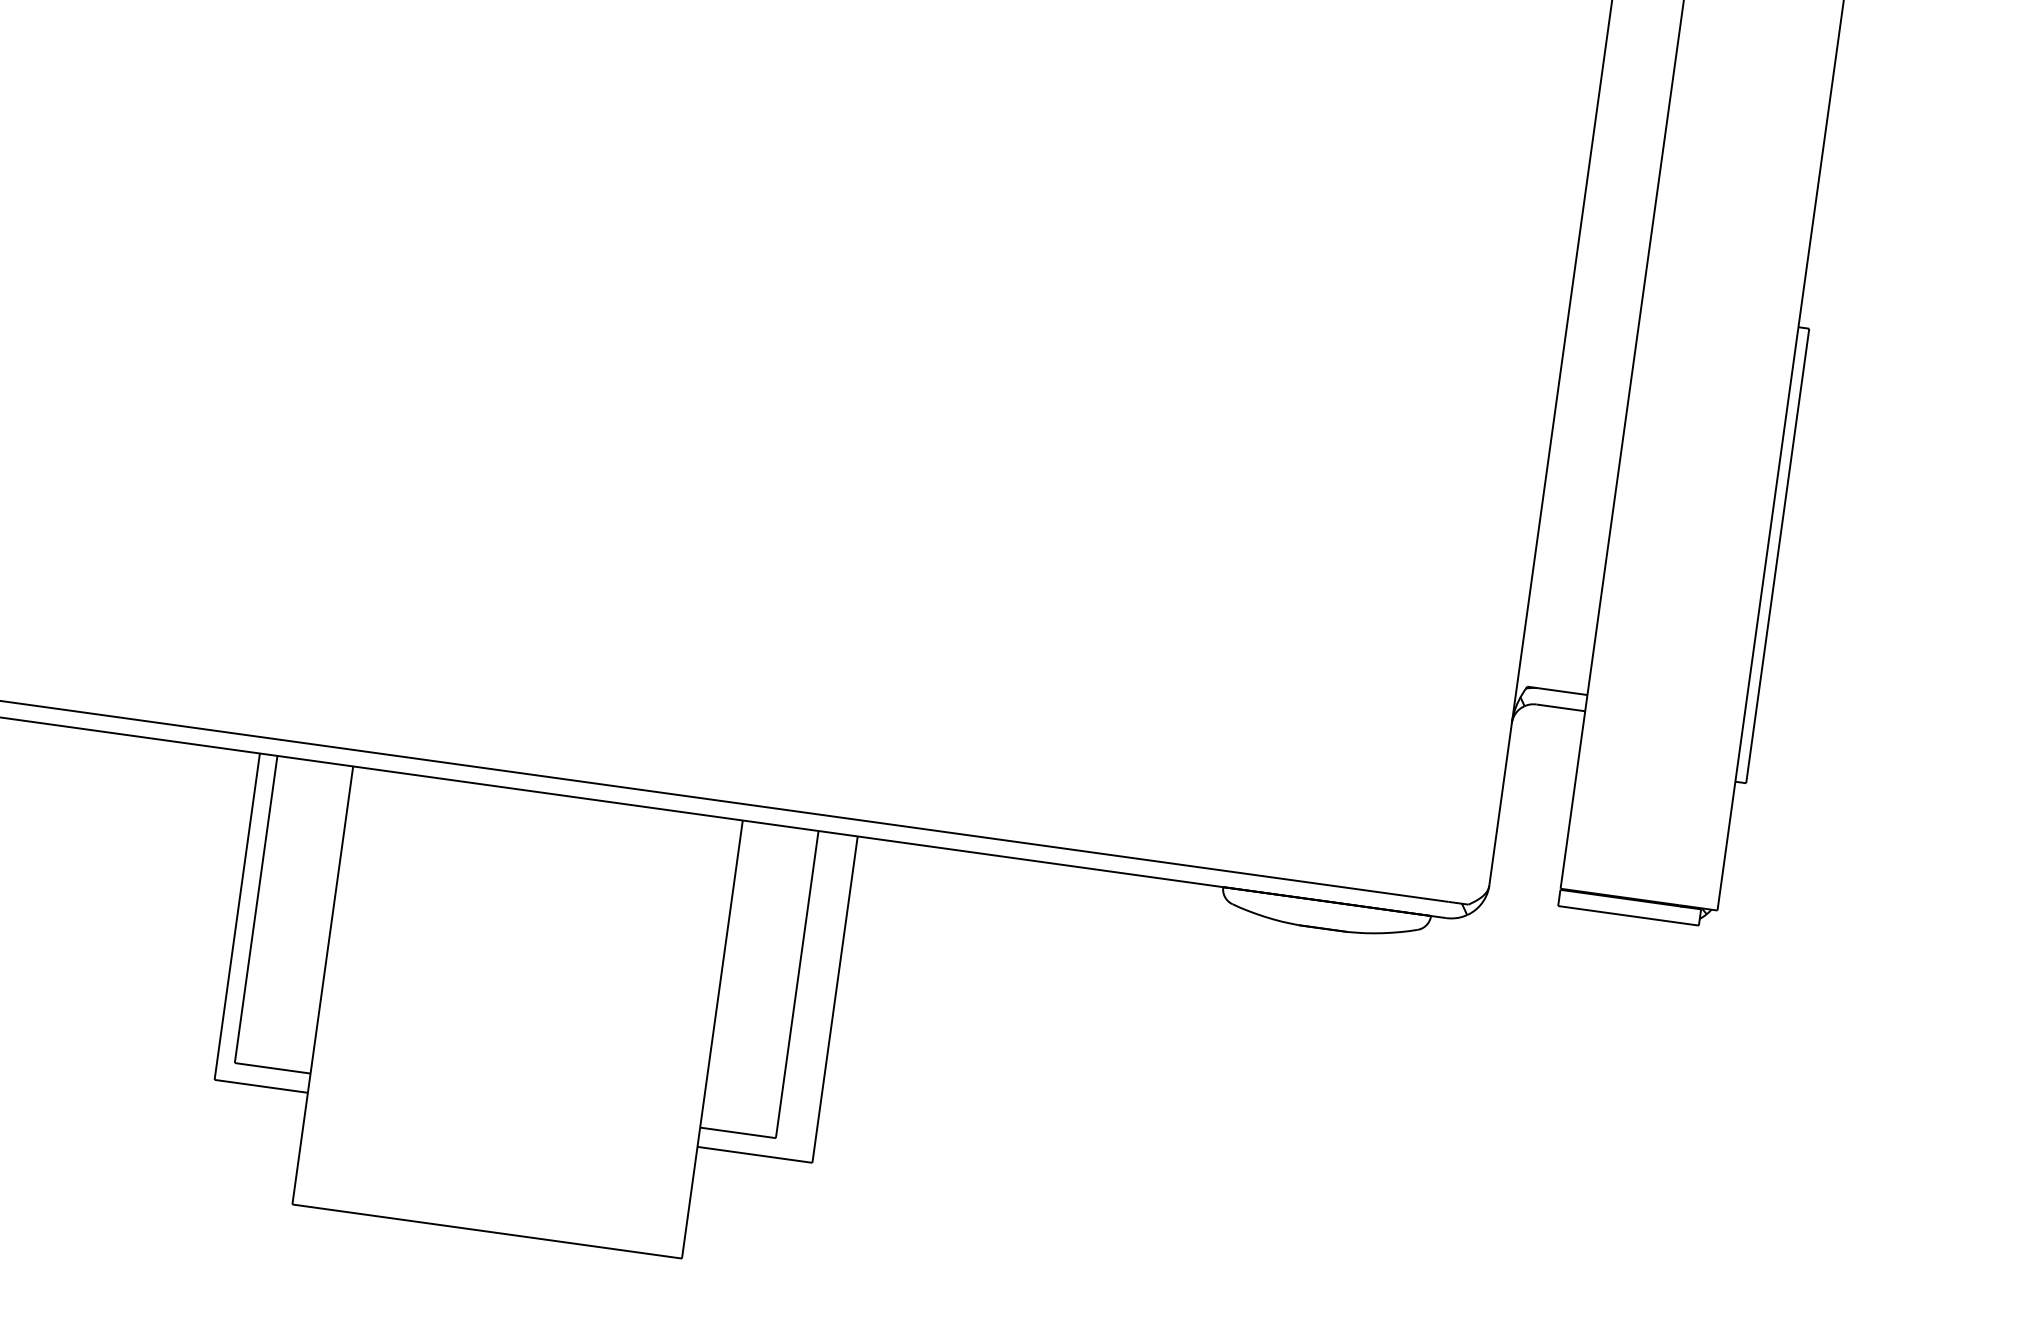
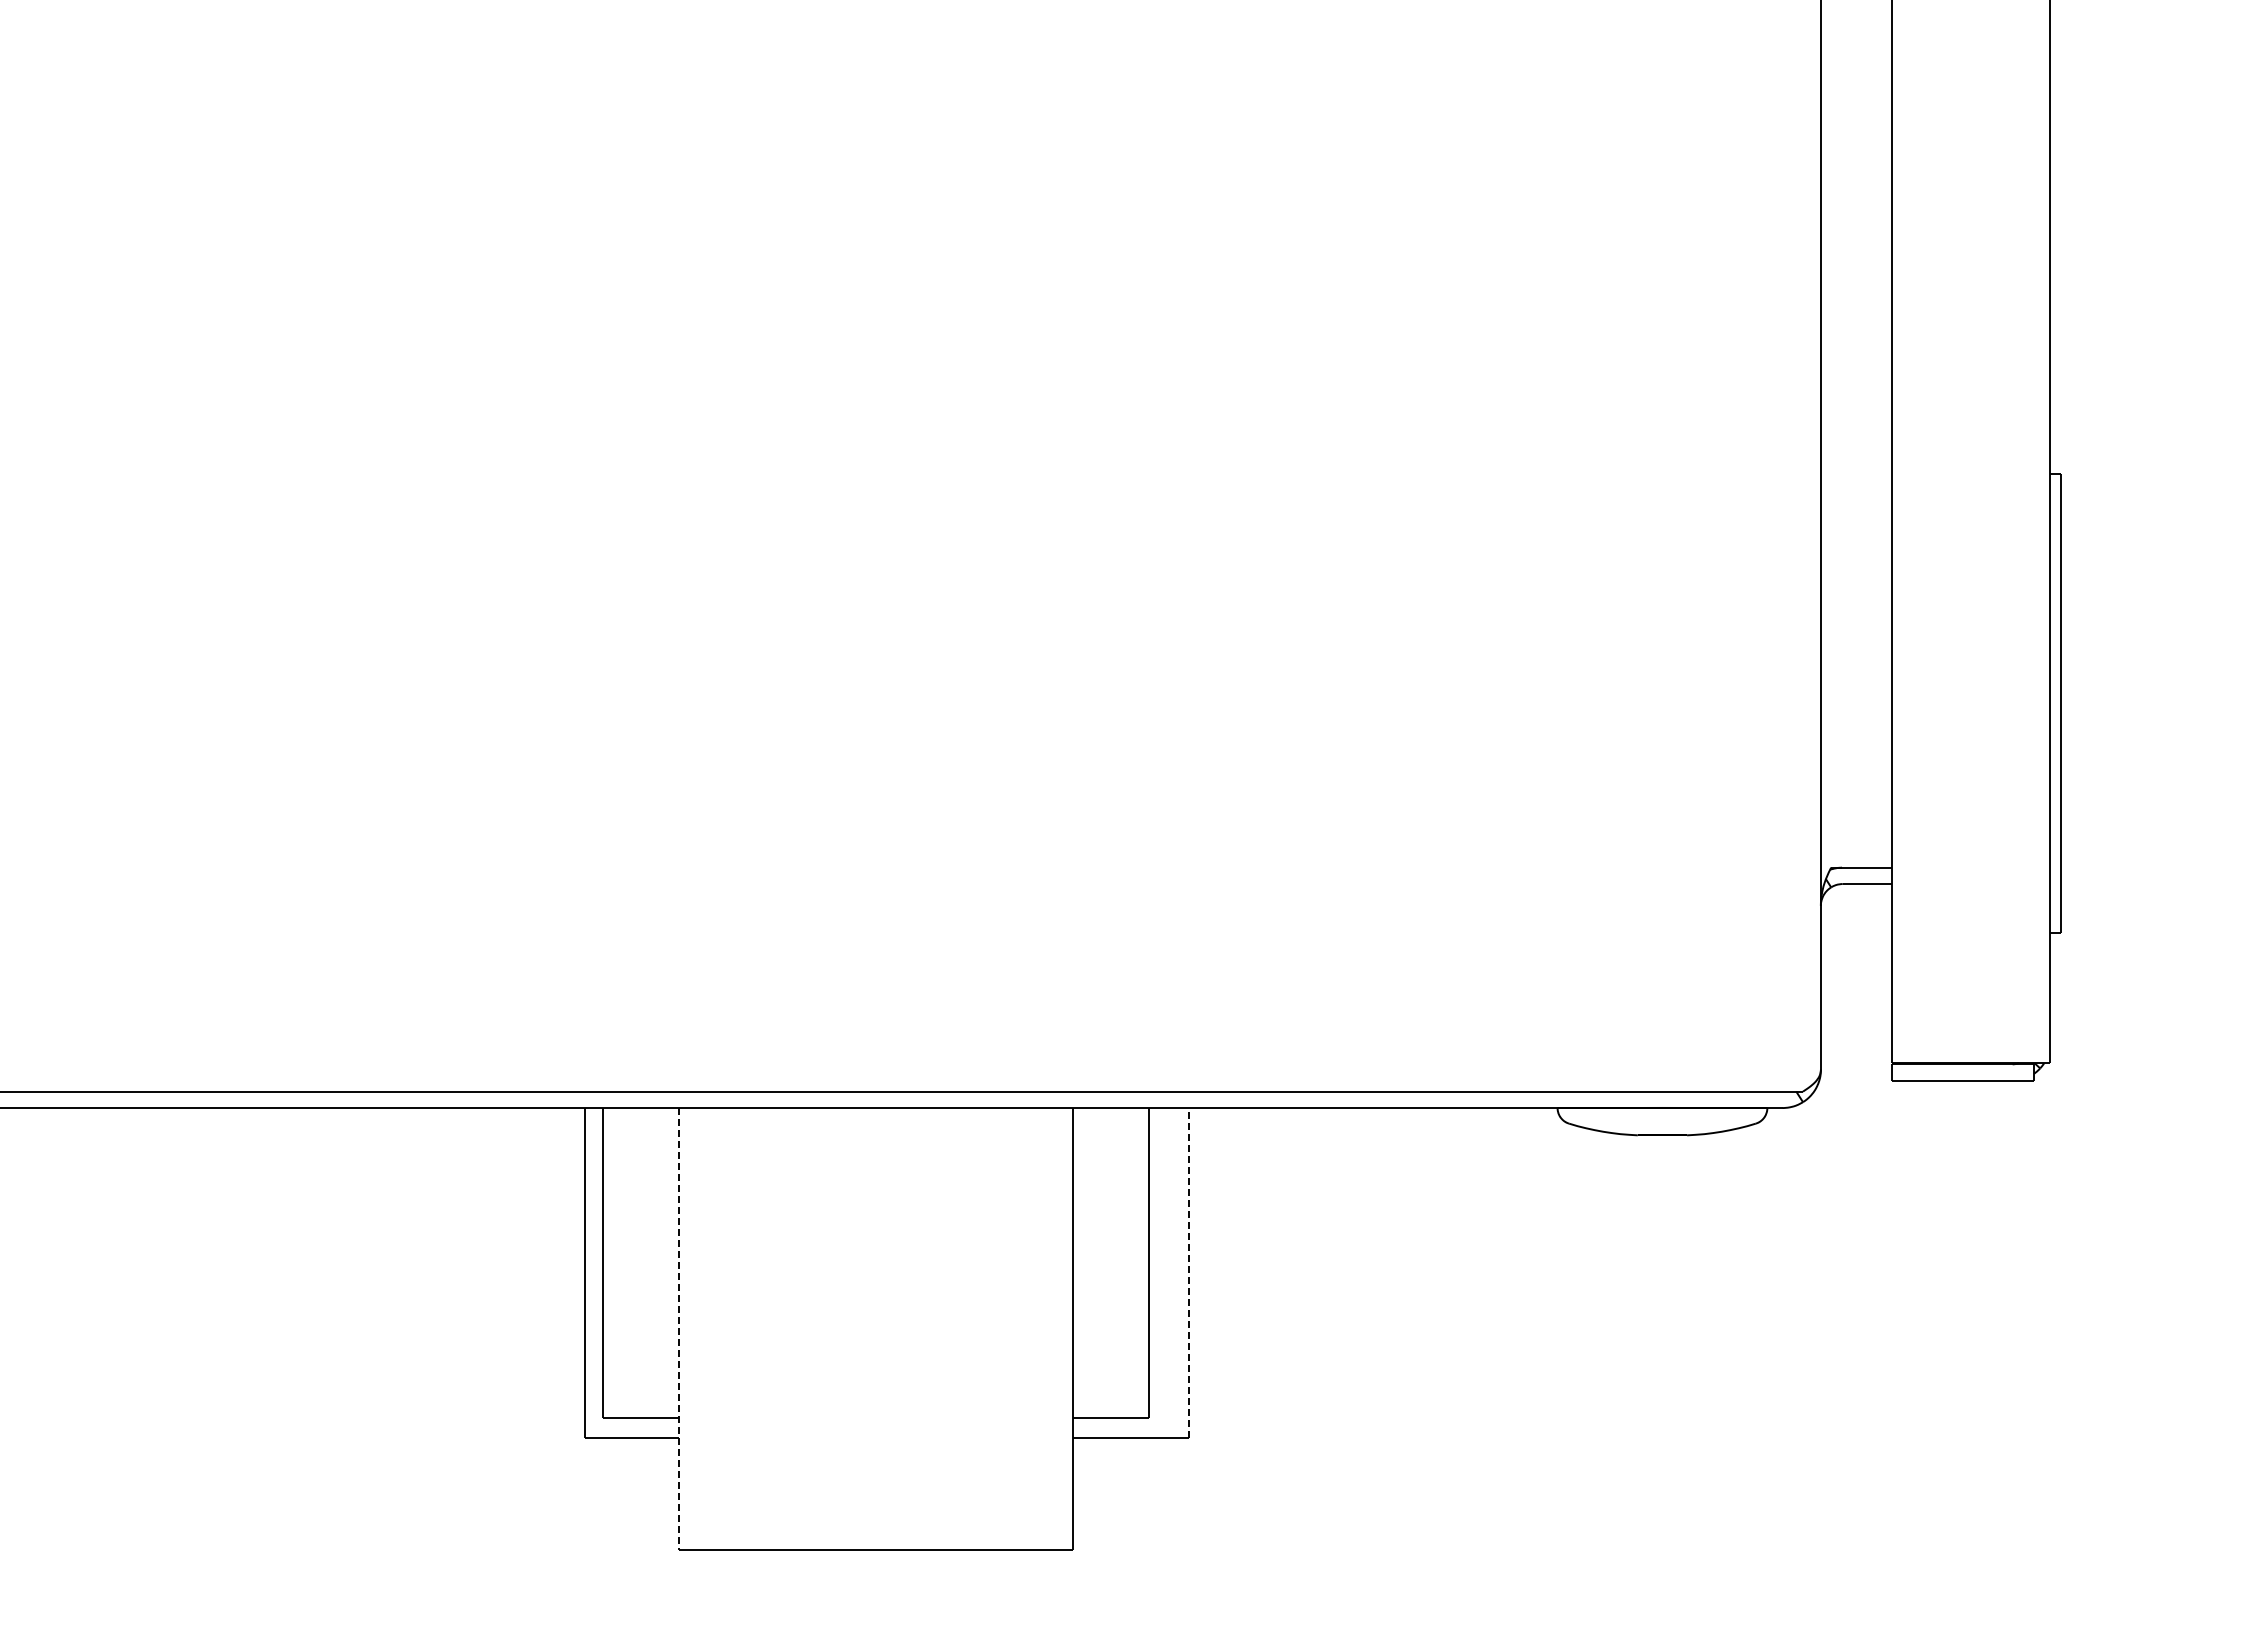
line: (323, 985) -> (679, 1329), solid -> dashed
line: (835, 999) -> (1188, 1272), solid -> dashed

